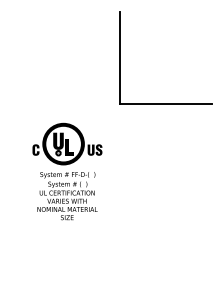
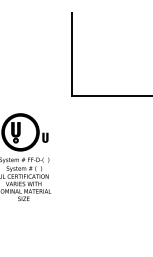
fill: (69, 146) -> (25, 134), removed
fill: (98, 149) -> (52, 137), removed

